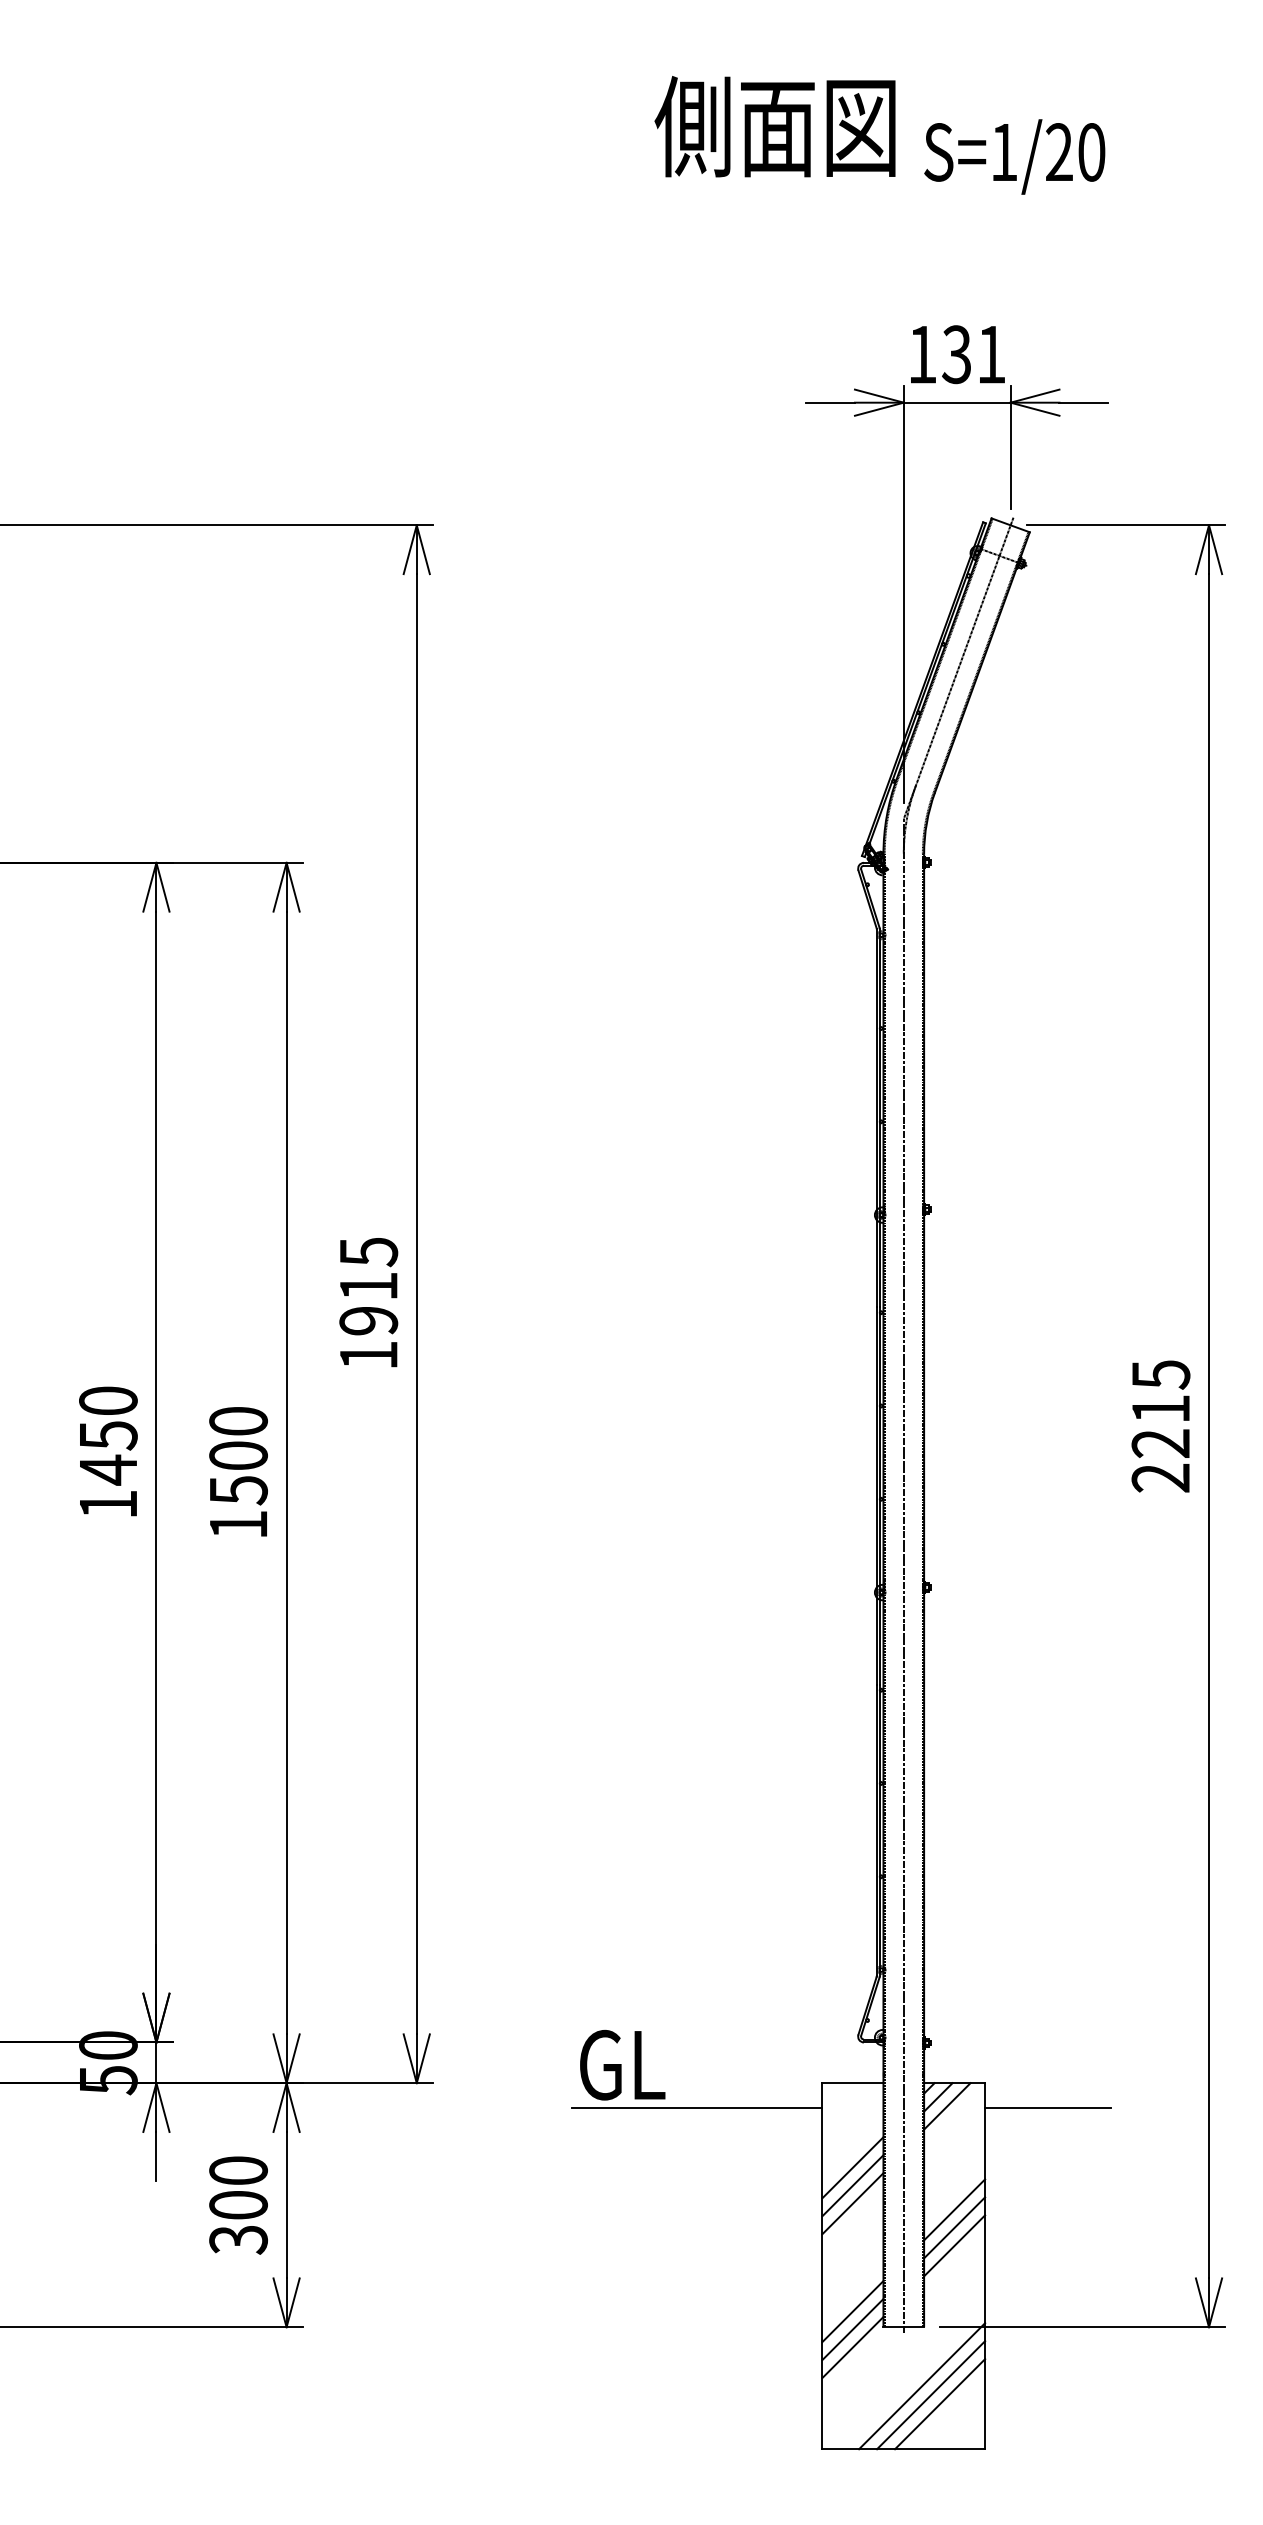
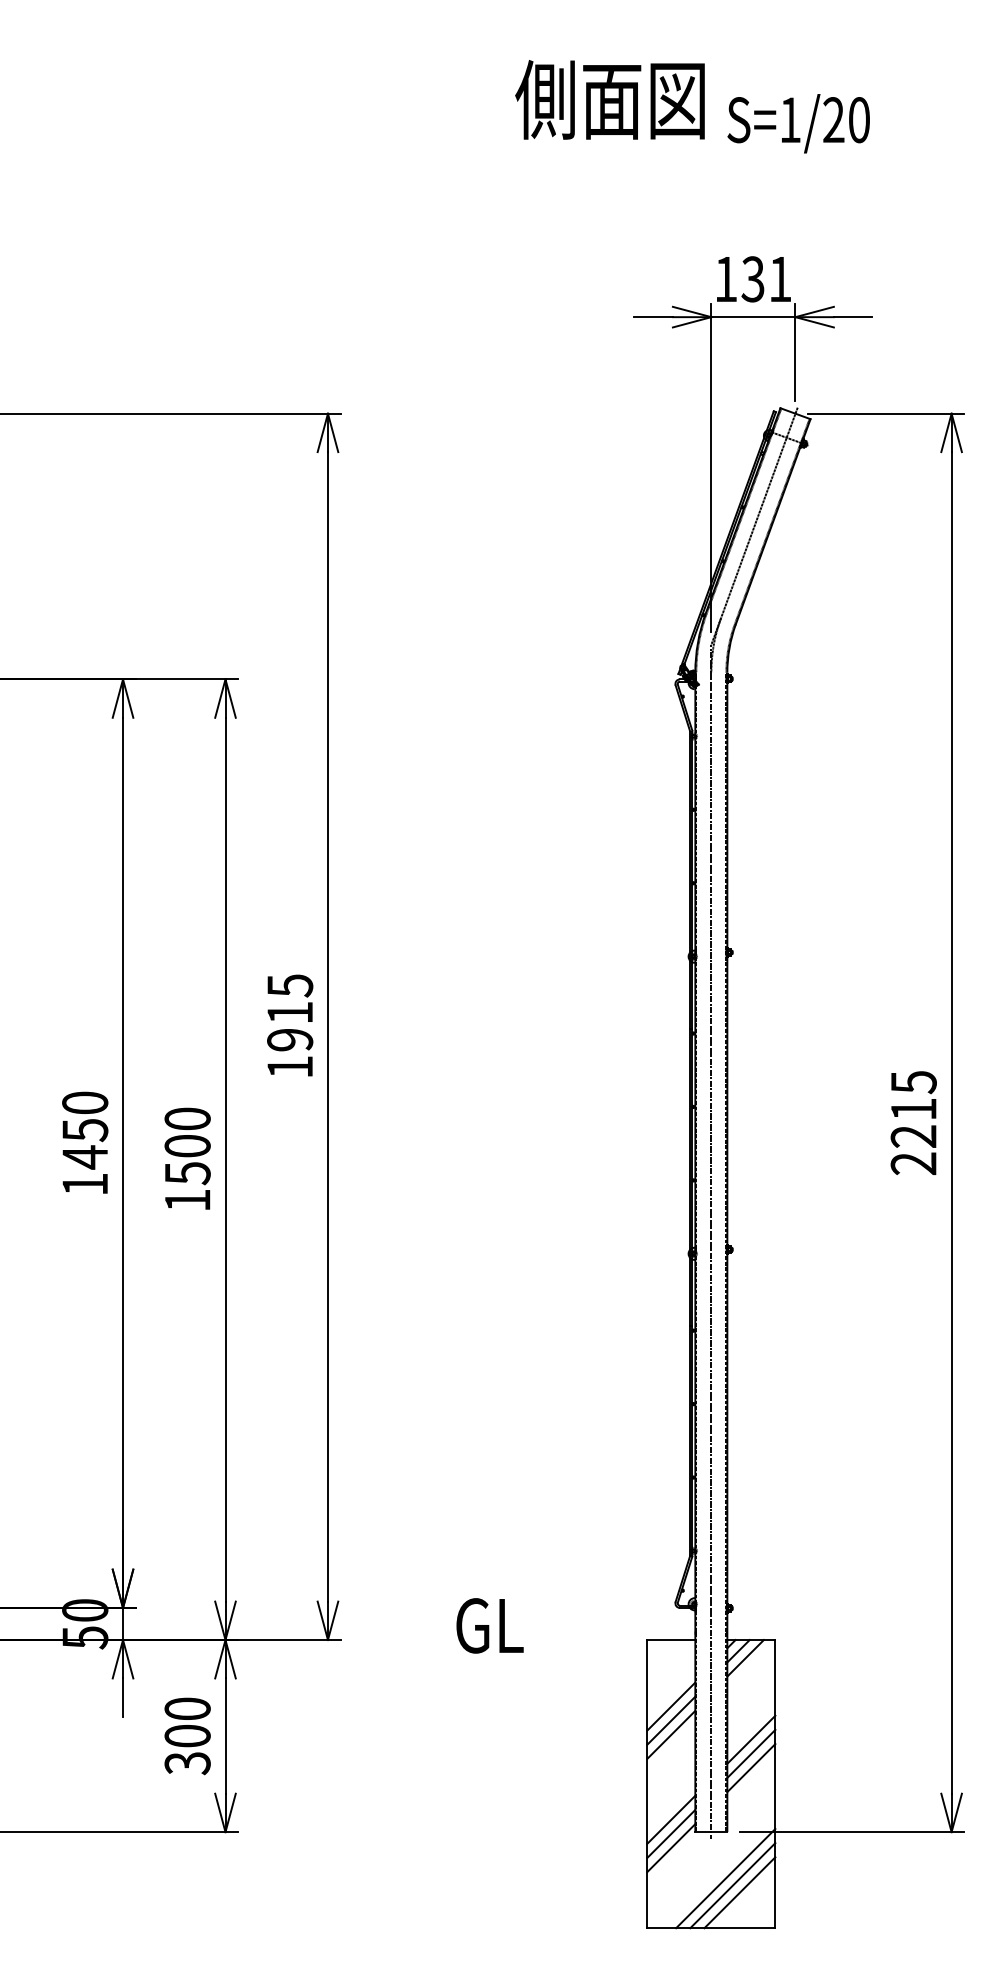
line: (697, 2107) -> (548, 1659), removed
line: (1047, 2107) -> (824, 1659), removed

